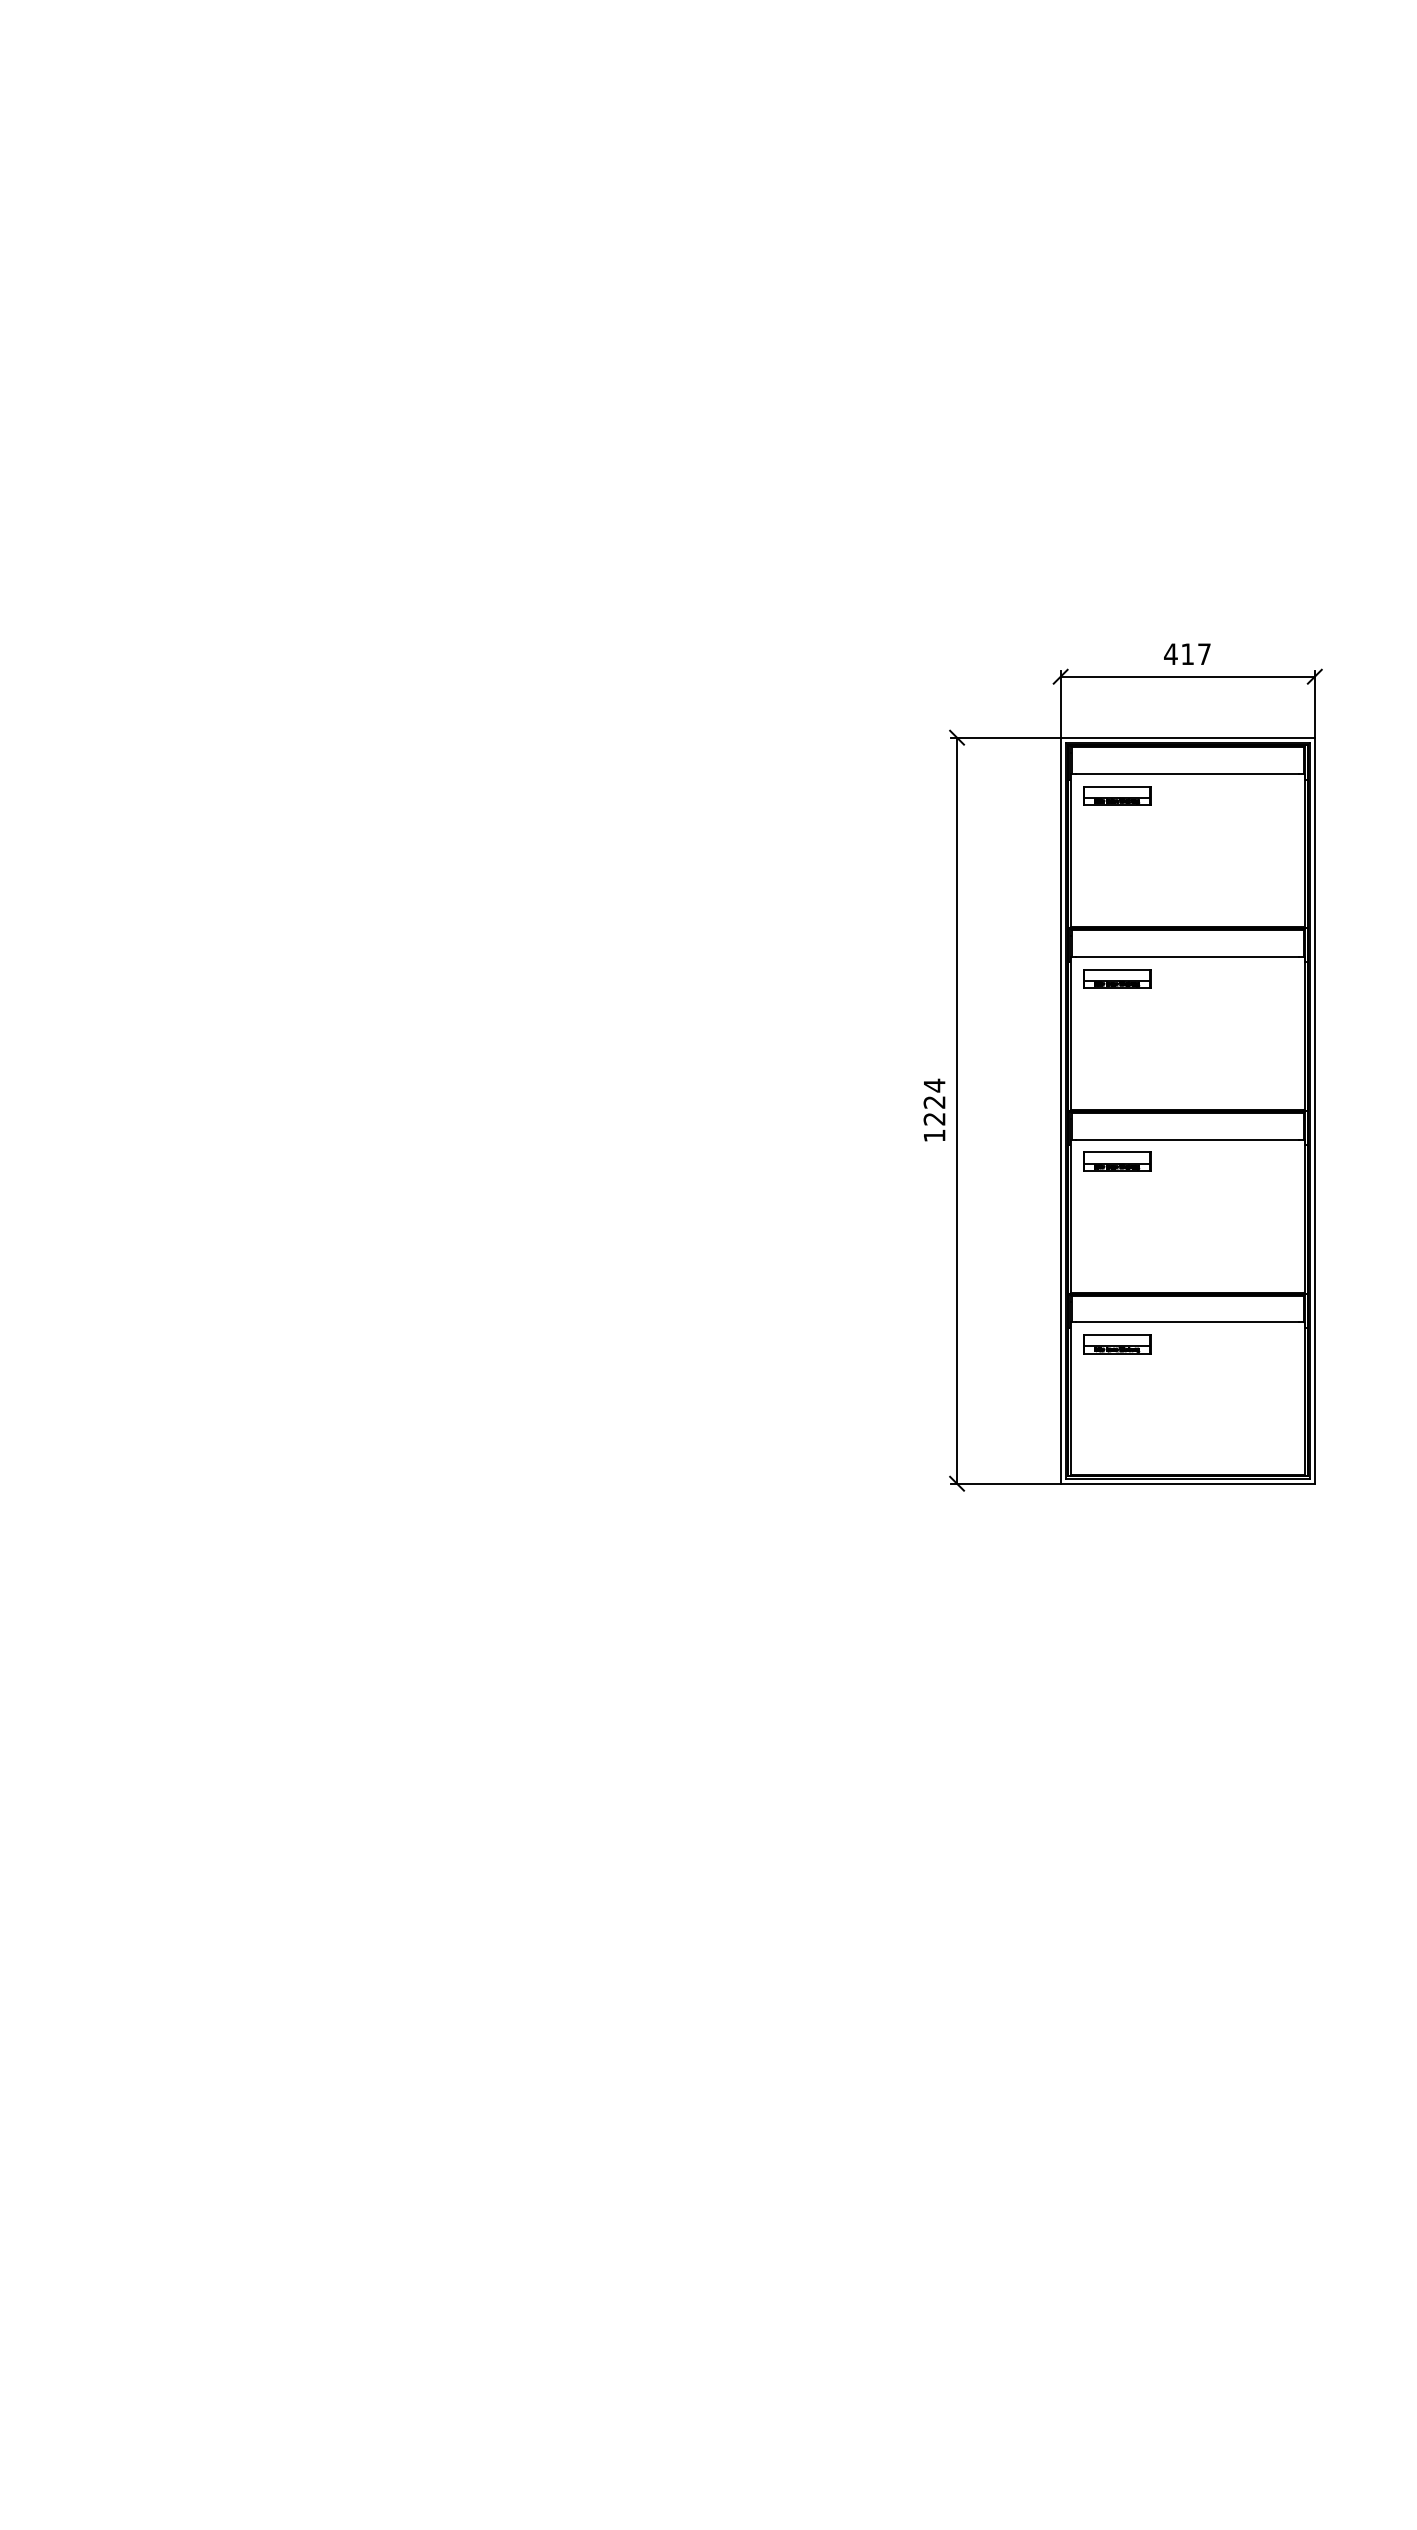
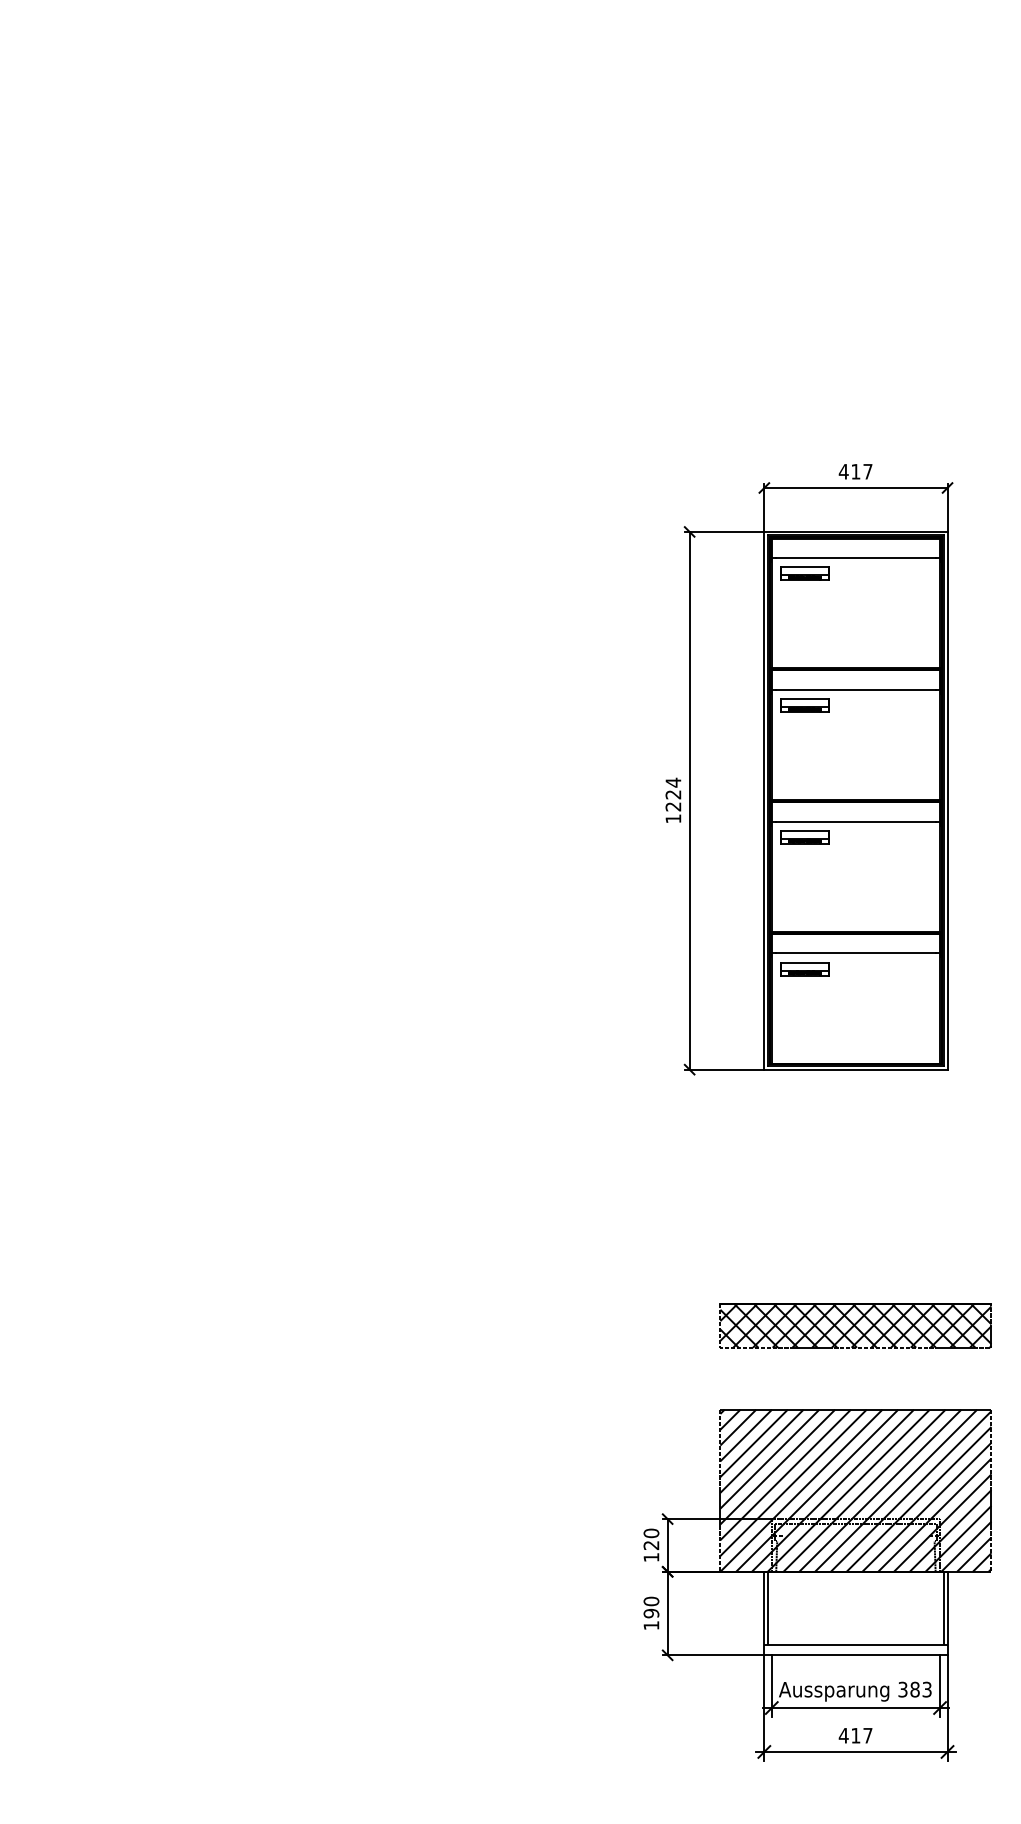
part: (1187, 1839) -> (855, 1326), added
part: (1134, 2199) -> (817, 1585), added

